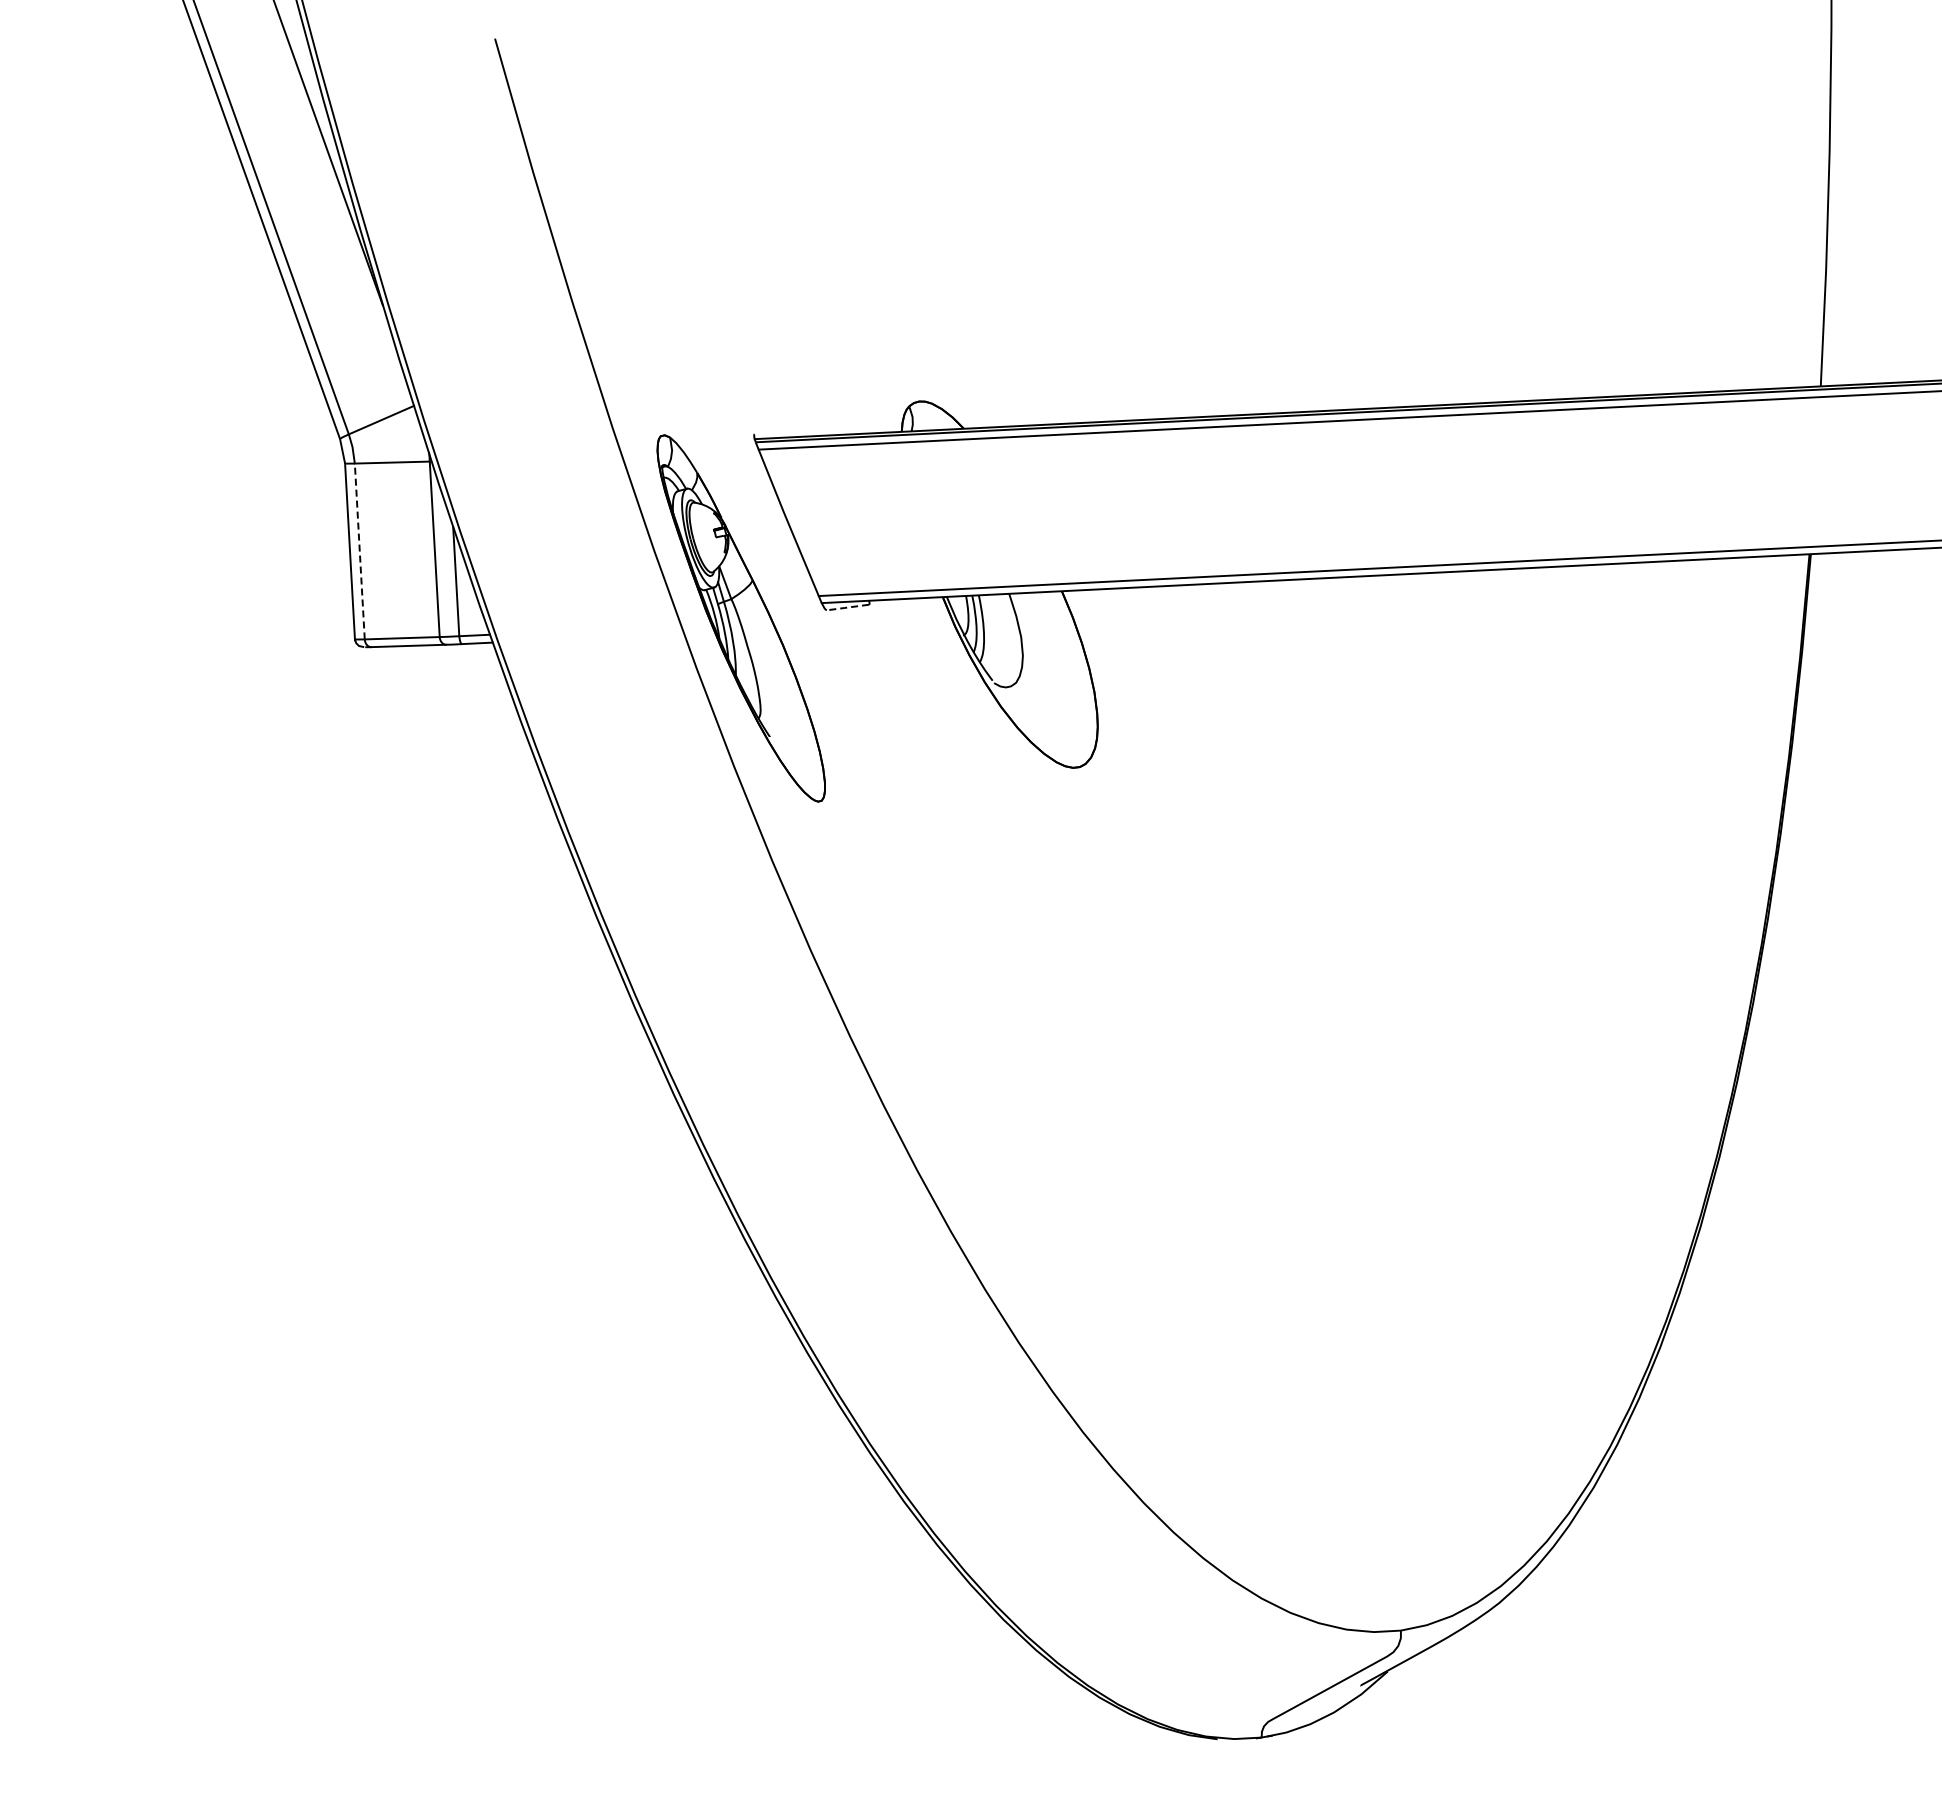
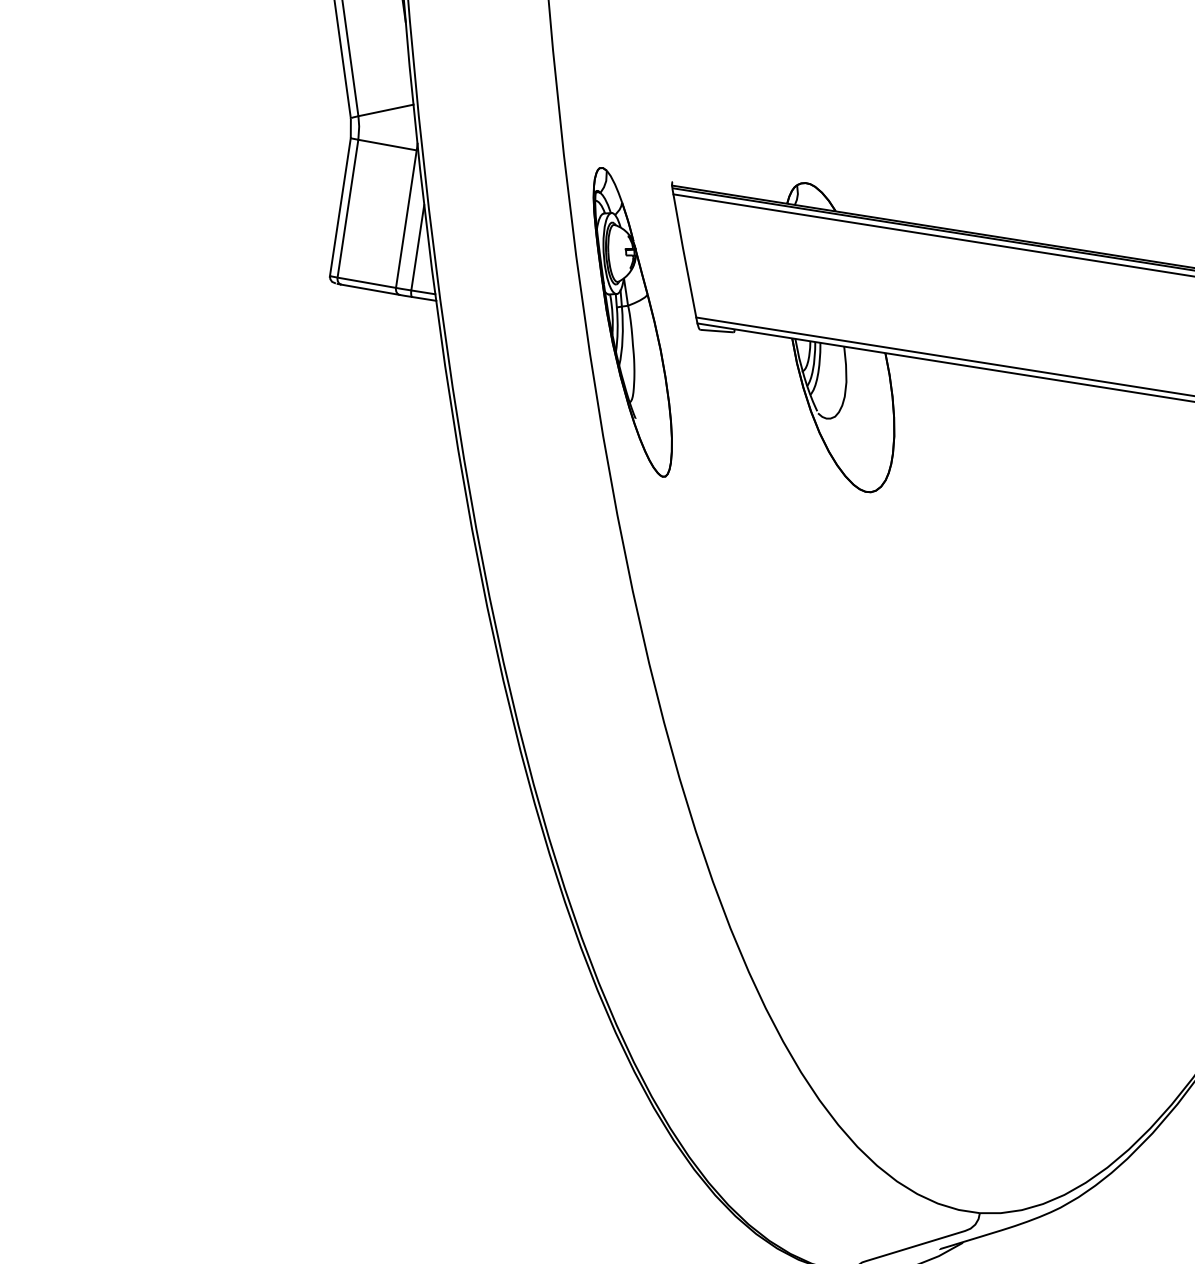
line: (359, 550) -> (347, 207), dashed -> solid
line: (846, 607) -> (715, 330), dashed -> solid

